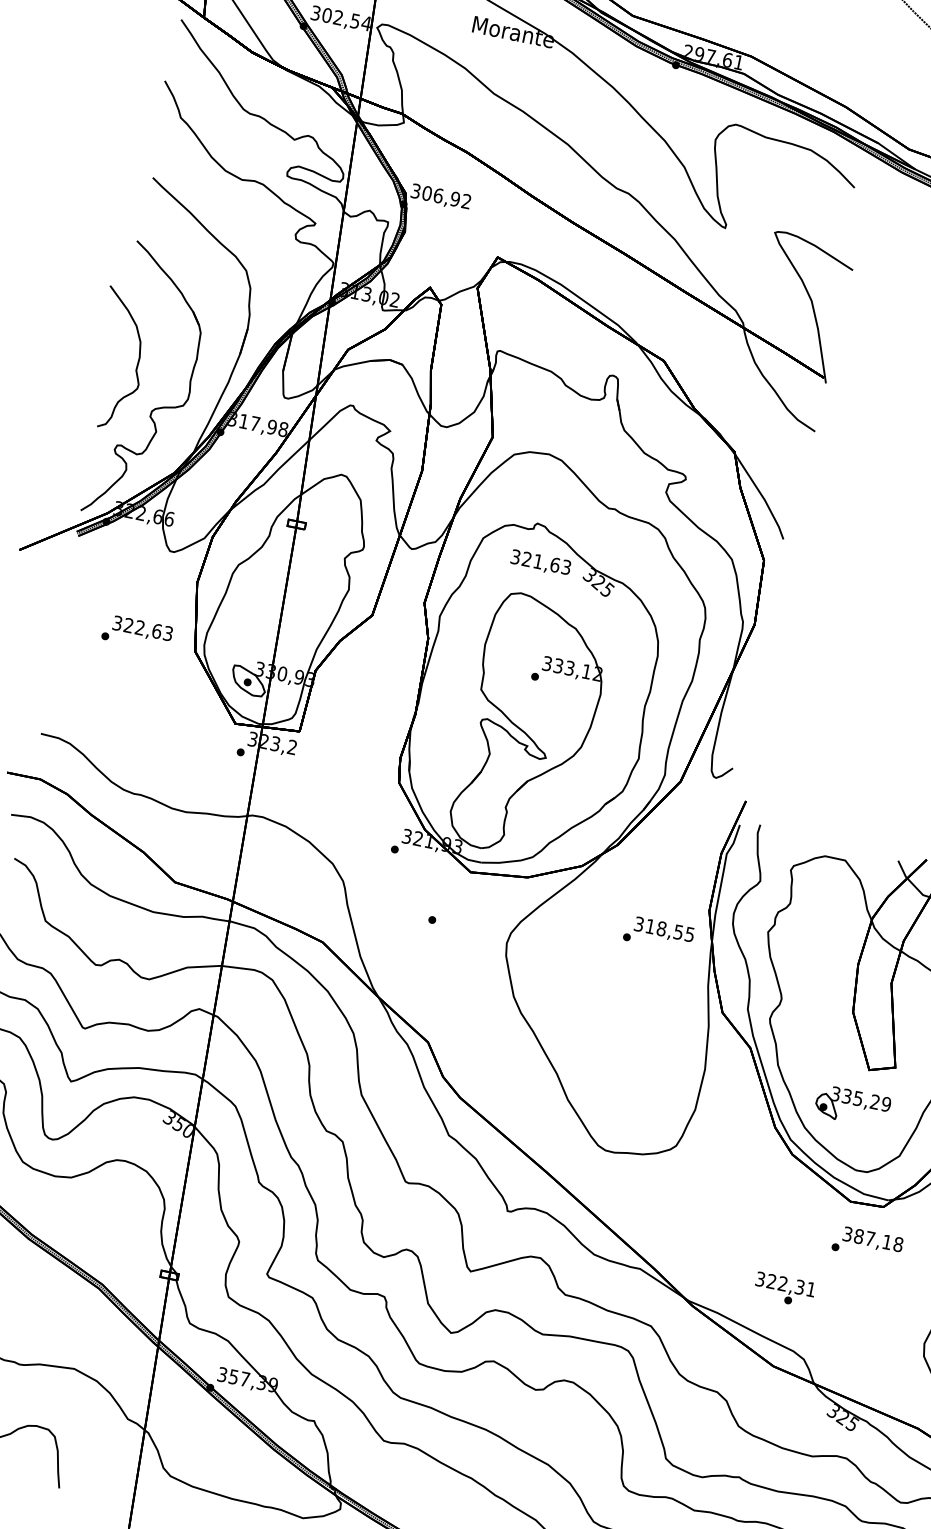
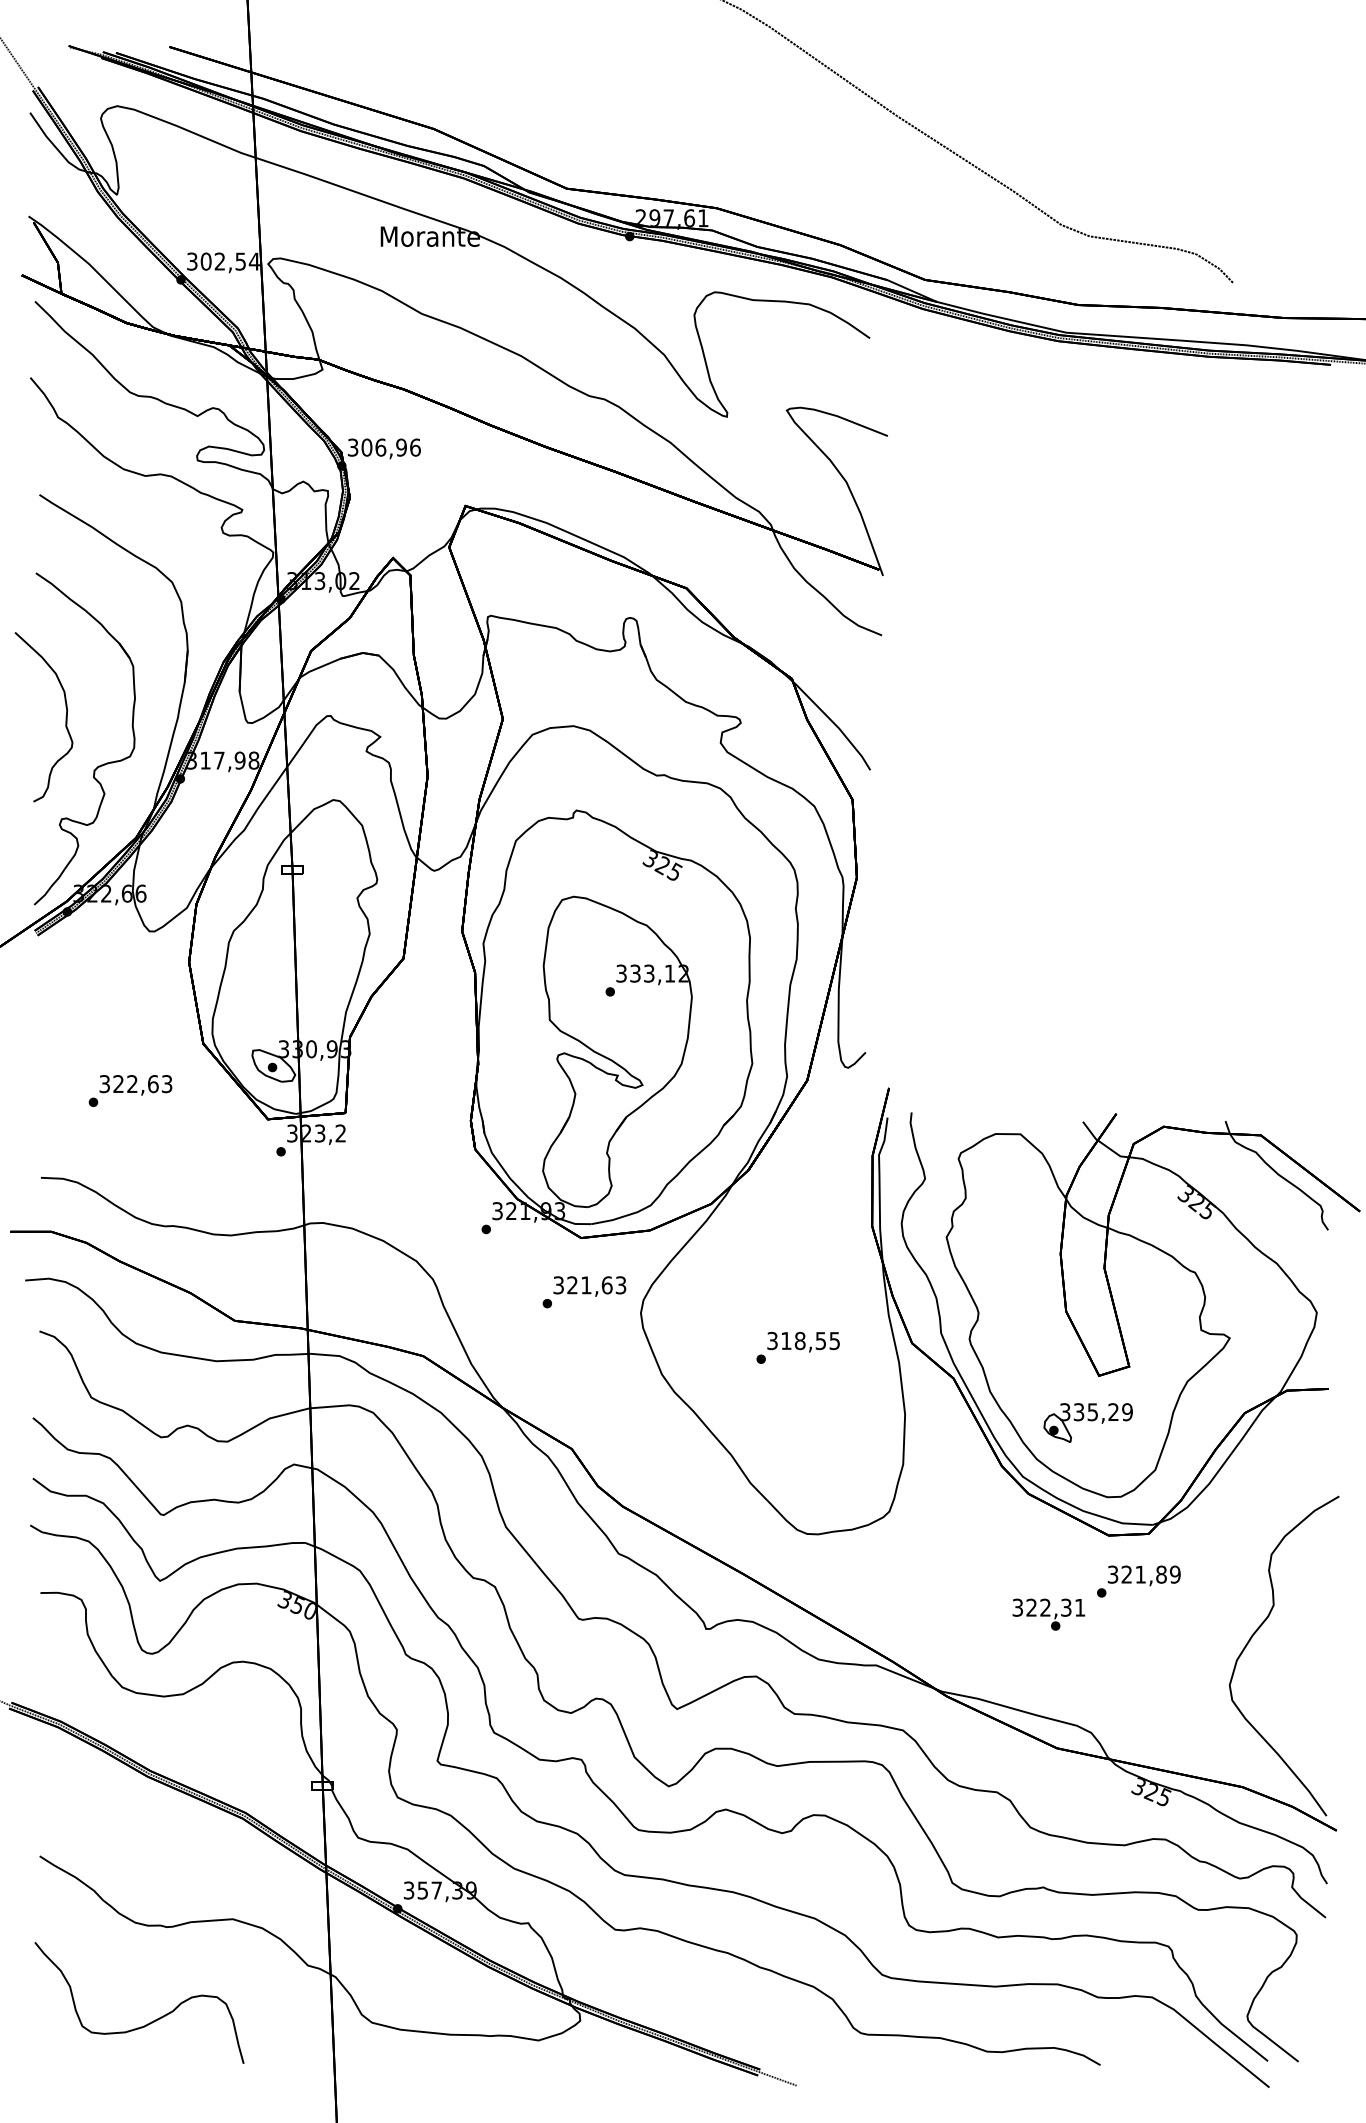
text: (466, 201) -> (415, 447), 306,92 -> 306,96
text: (540, 563) -> (589, 1286), moved
text: (137, 632) -> (130, 1090), moved
text: (658, 933) -> (797, 1347), moved
text: (878, 1240) -> (1150, 1574), 387,18 -> 321,89
text: (784, 1289) -> (1048, 1614), moved

